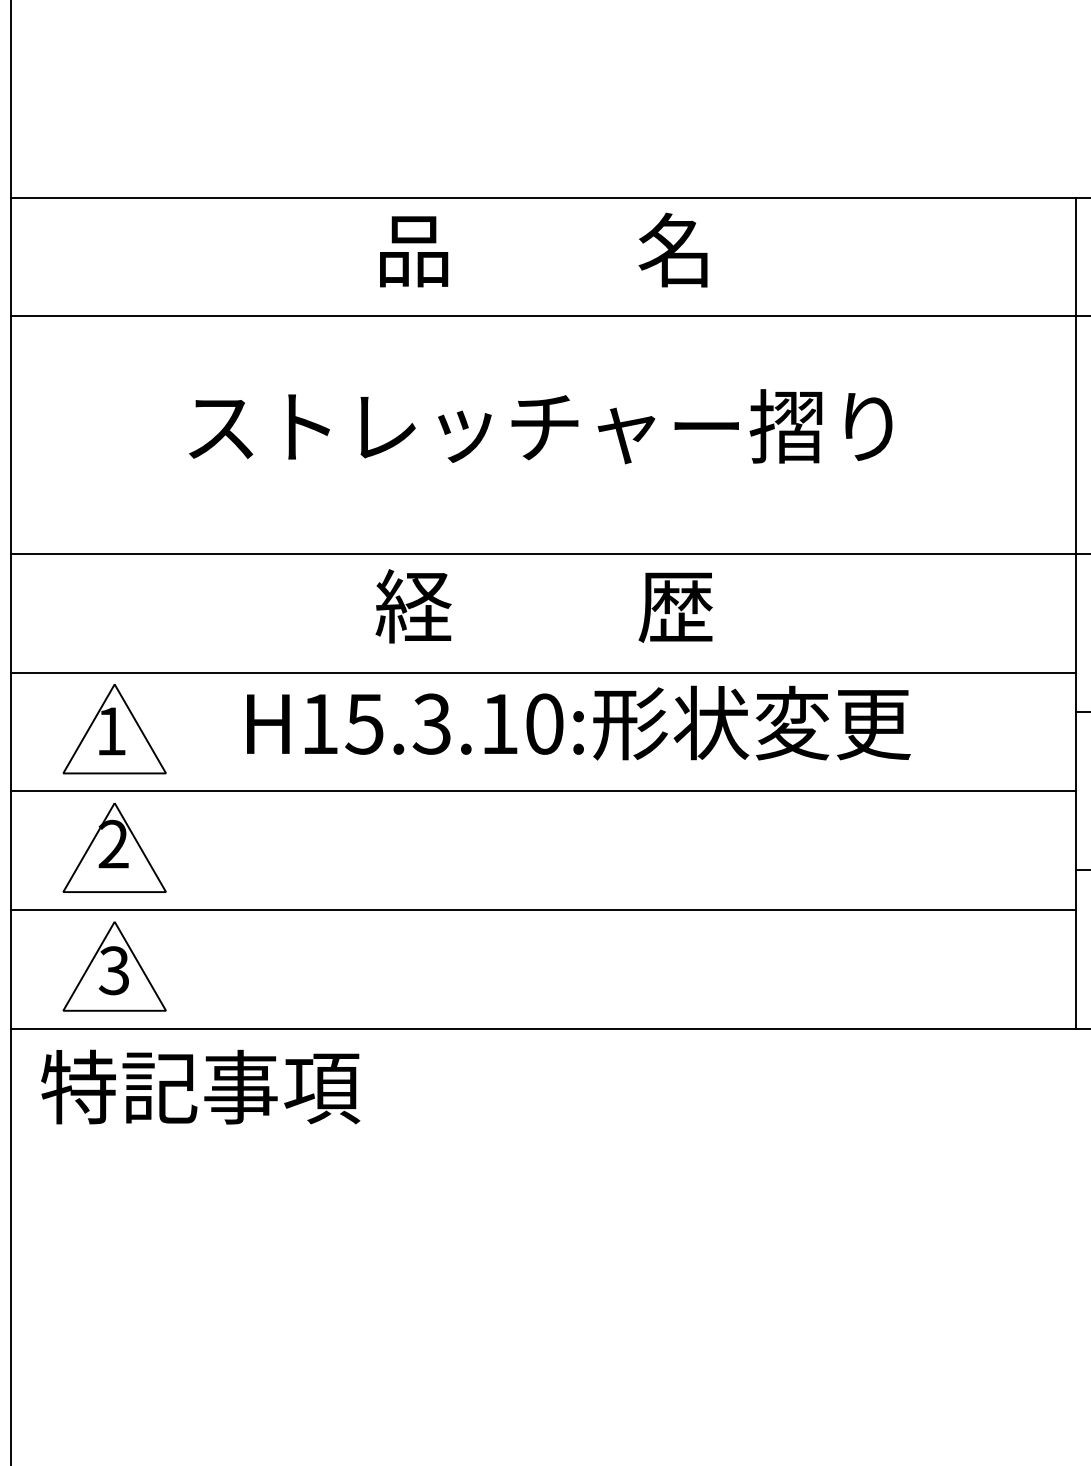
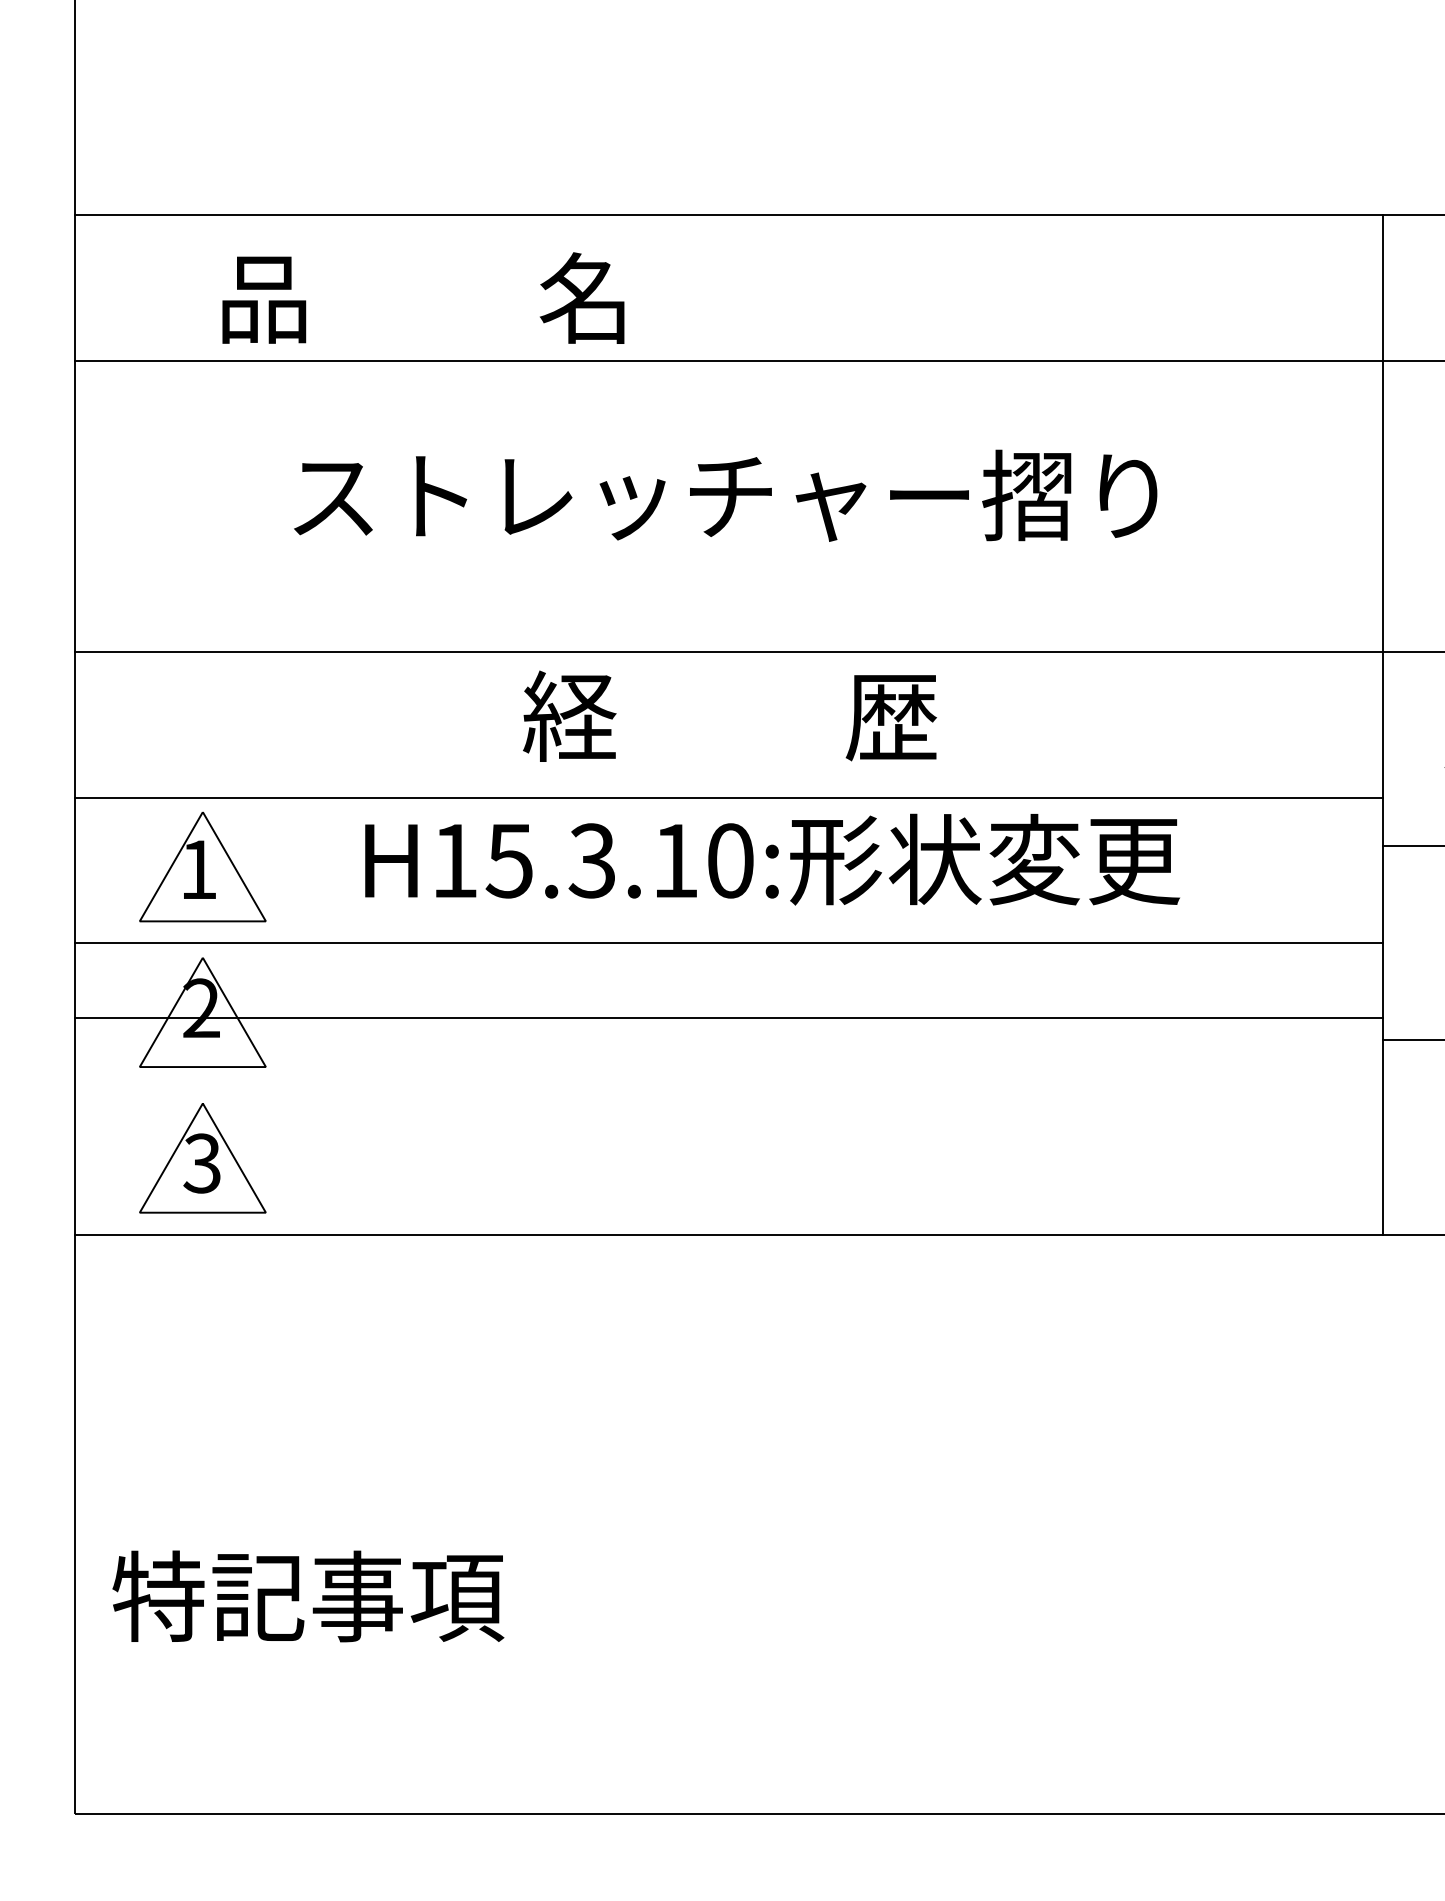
text: (543, 249) -> (423, 297), moved
line: (542, 909) -> (728, 1017), moved
text: (200, 1087) -> (308, 1596), moved

